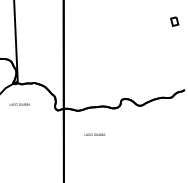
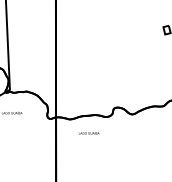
text: (94, 134) -> (88, 133), moved

